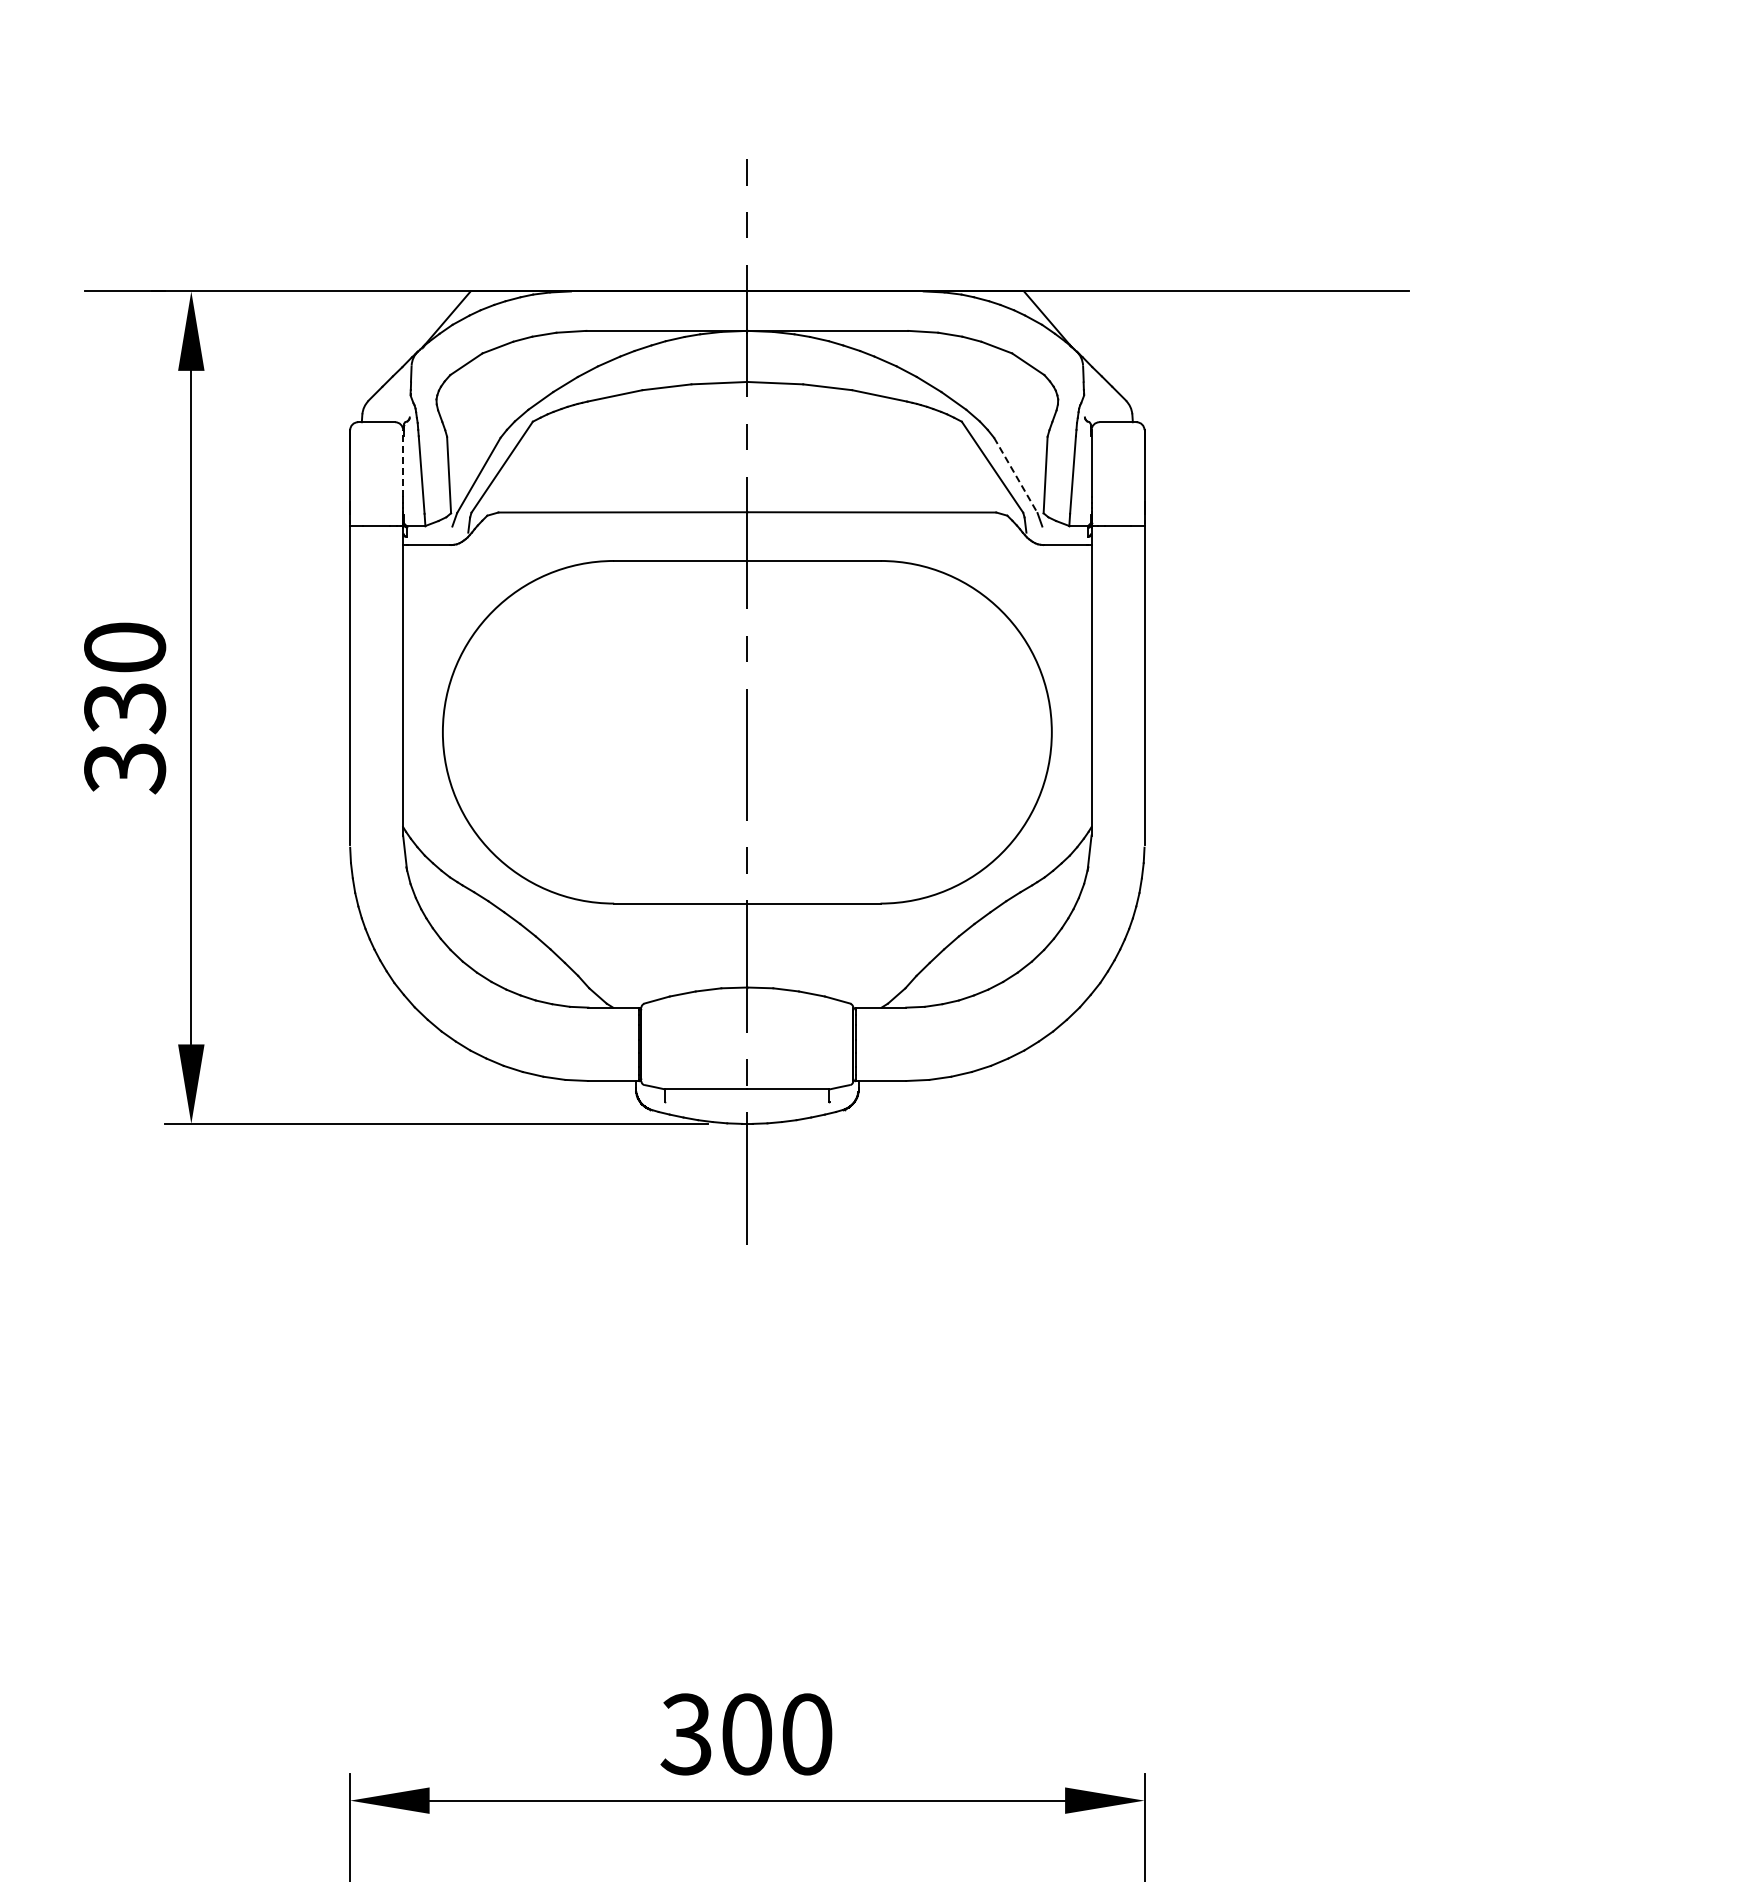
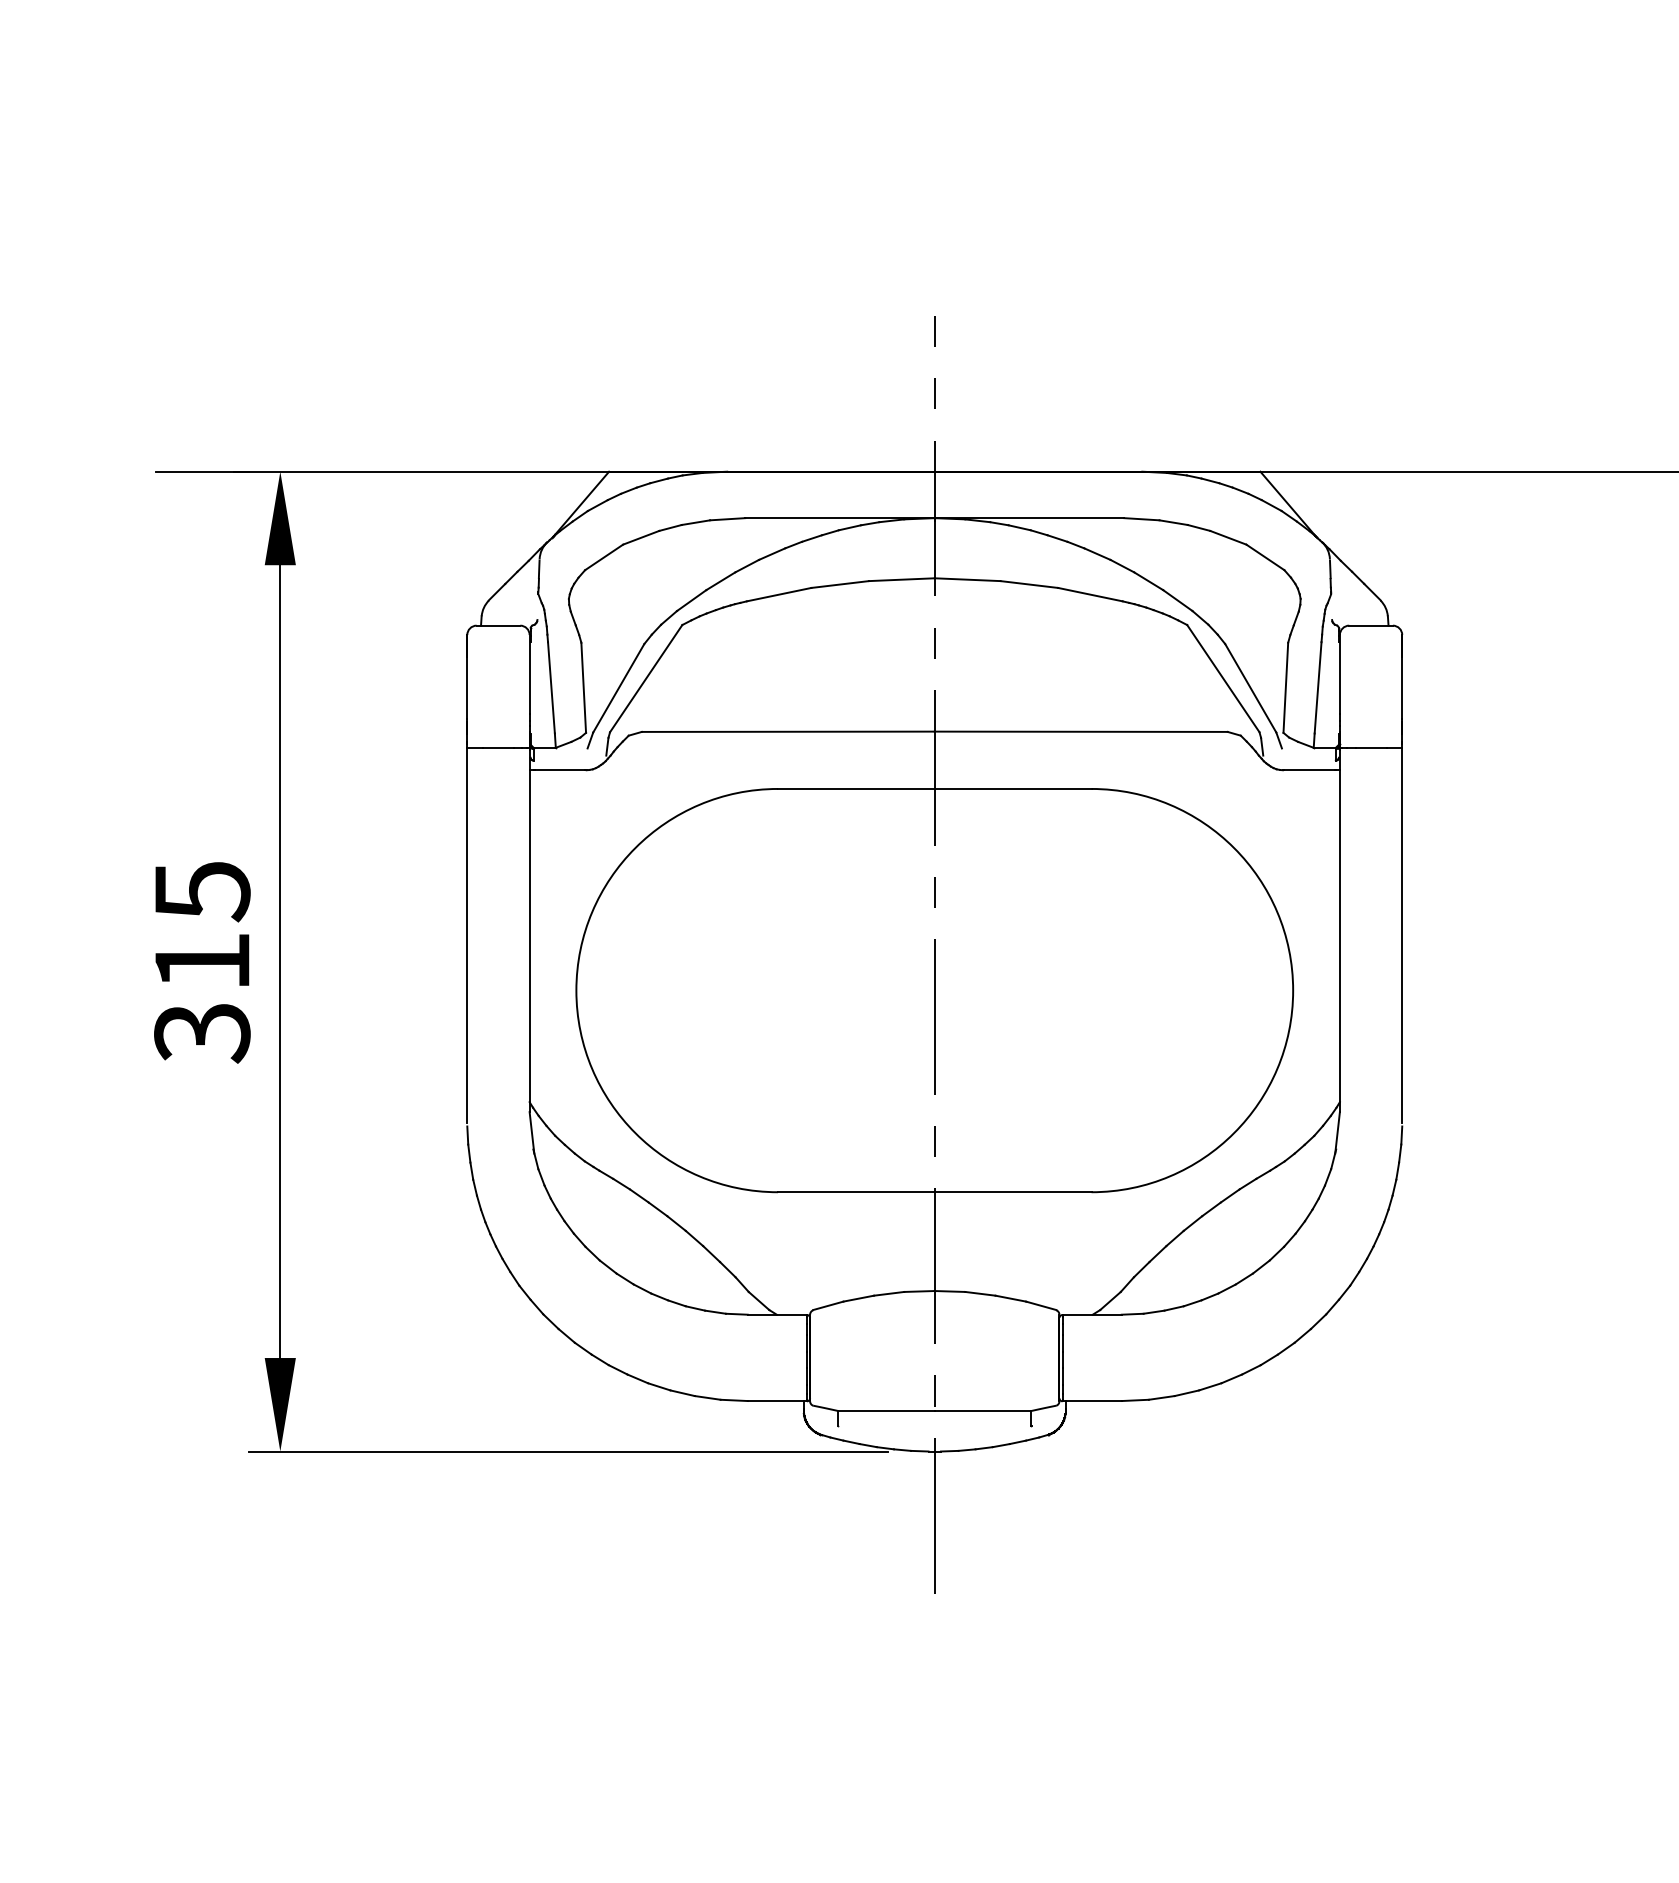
line: (403, 463) -> (530, 674), dashed -> solid
line: (1016, 475) -> (1251, 688), dashed -> solid
text: (125, 678) -> (202, 927), 330 -> 315

